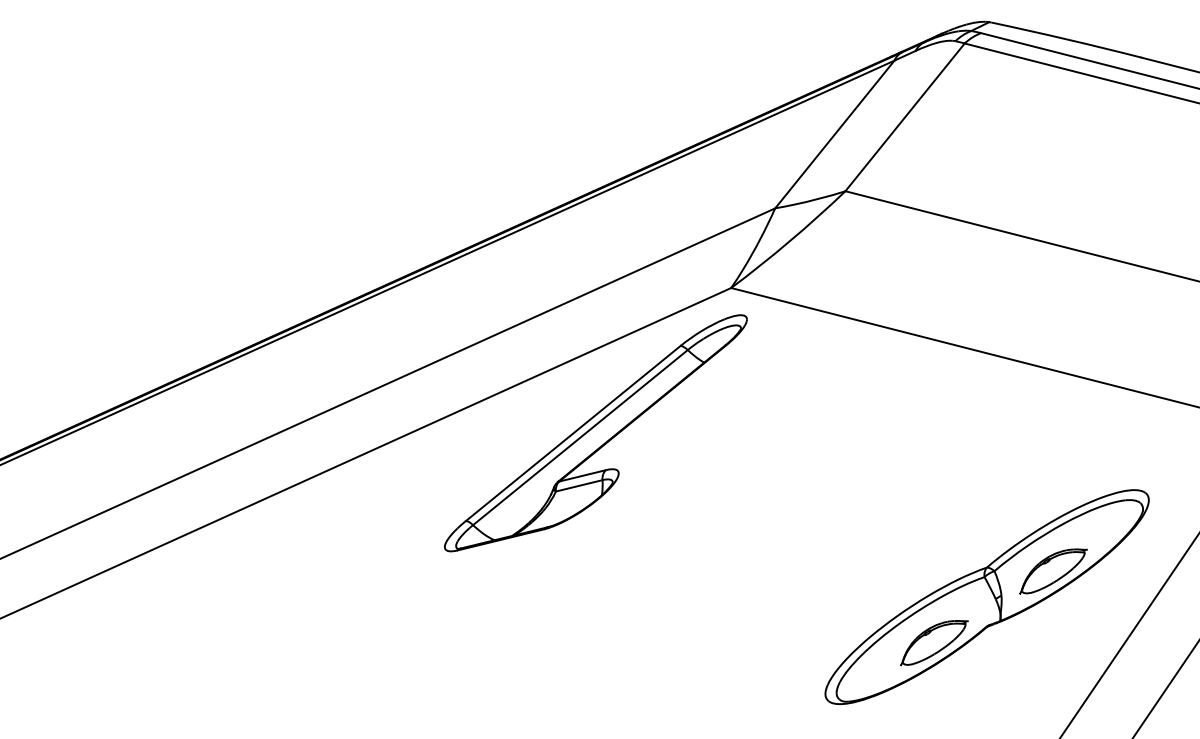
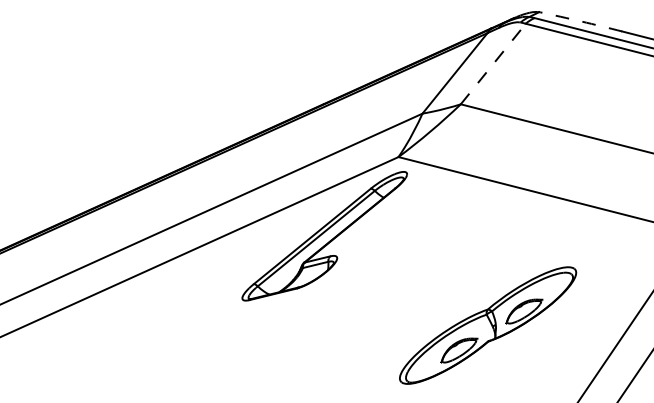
arc: (1066, 39) -> (581, 21), solid -> dashed
line: (905, 118) -> (493, 64), solid -> dashed
part: (987, 596) -> (488, 325), moved

